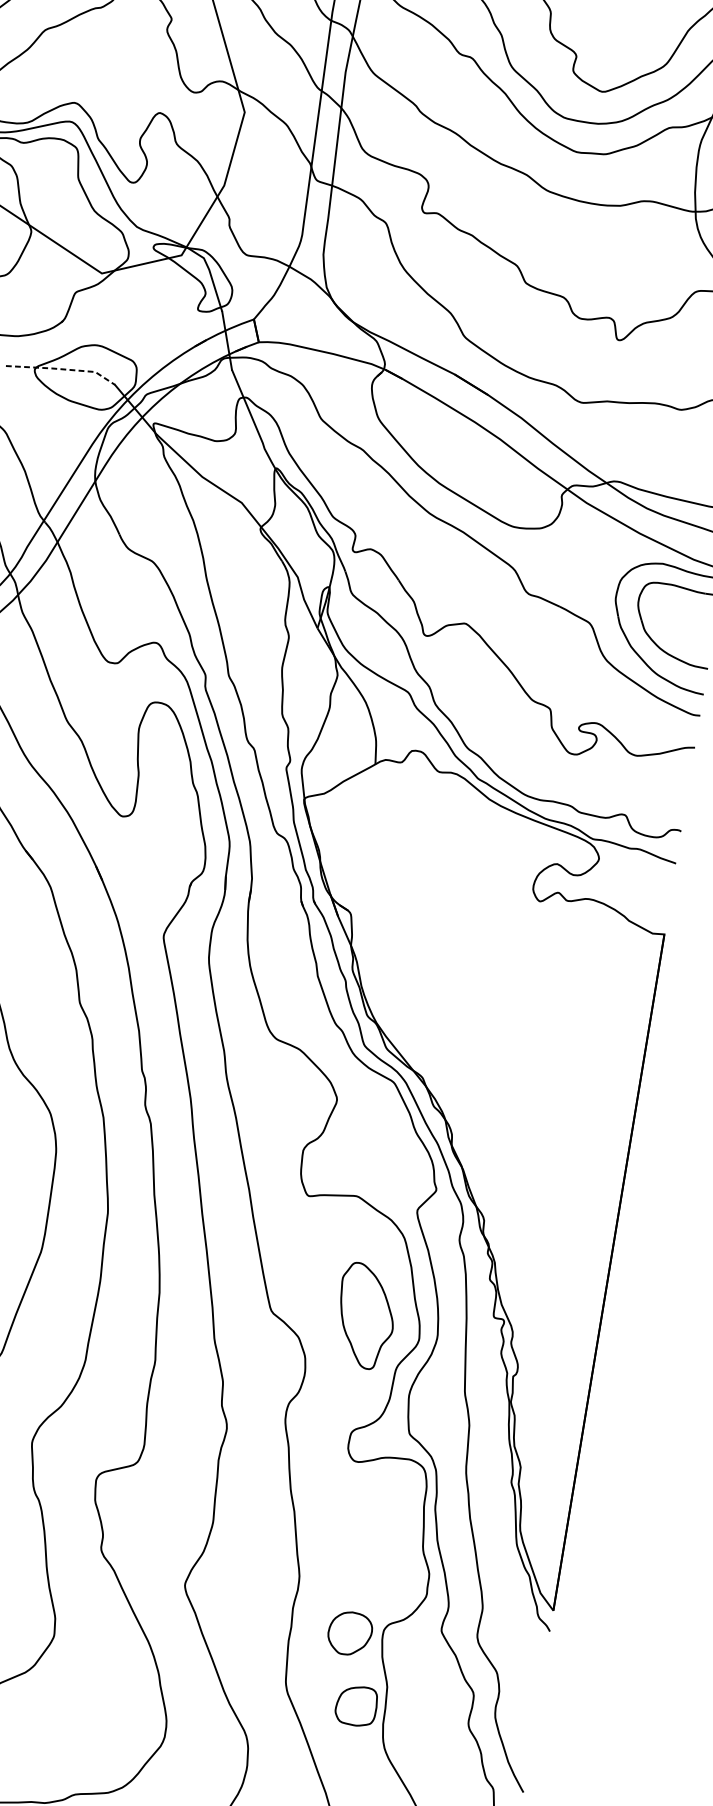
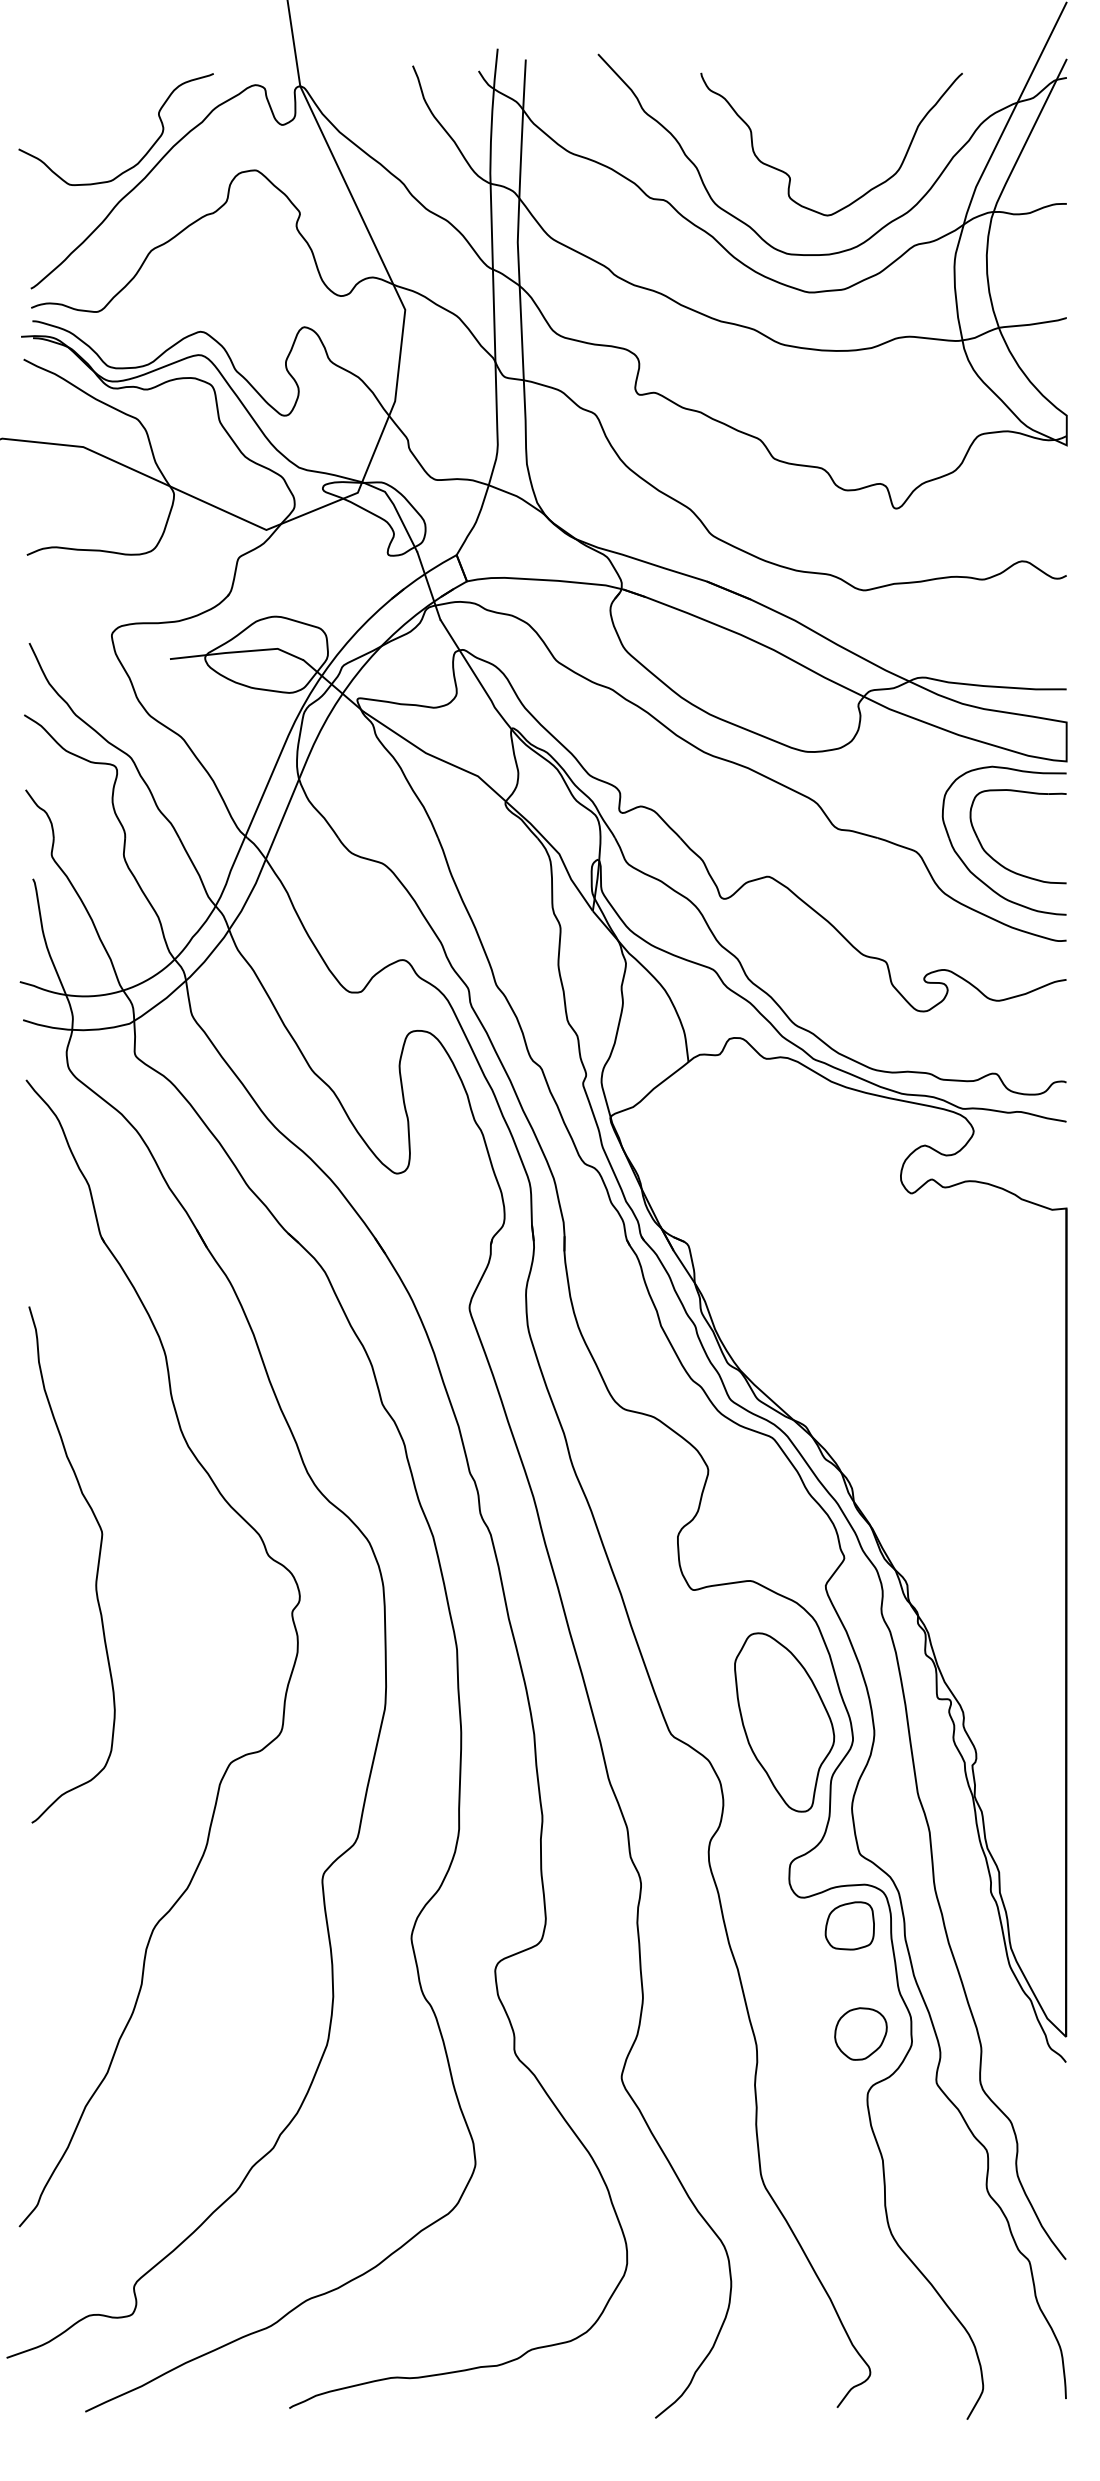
line: (62, 369) -> (238, 652), dashed -> solid
part: (365, 1316) -> (784, 1722), size x1.43
part: (349, 1633) -> (860, 2033), moved
part: (356, 1705) -> (849, 1925), moved

